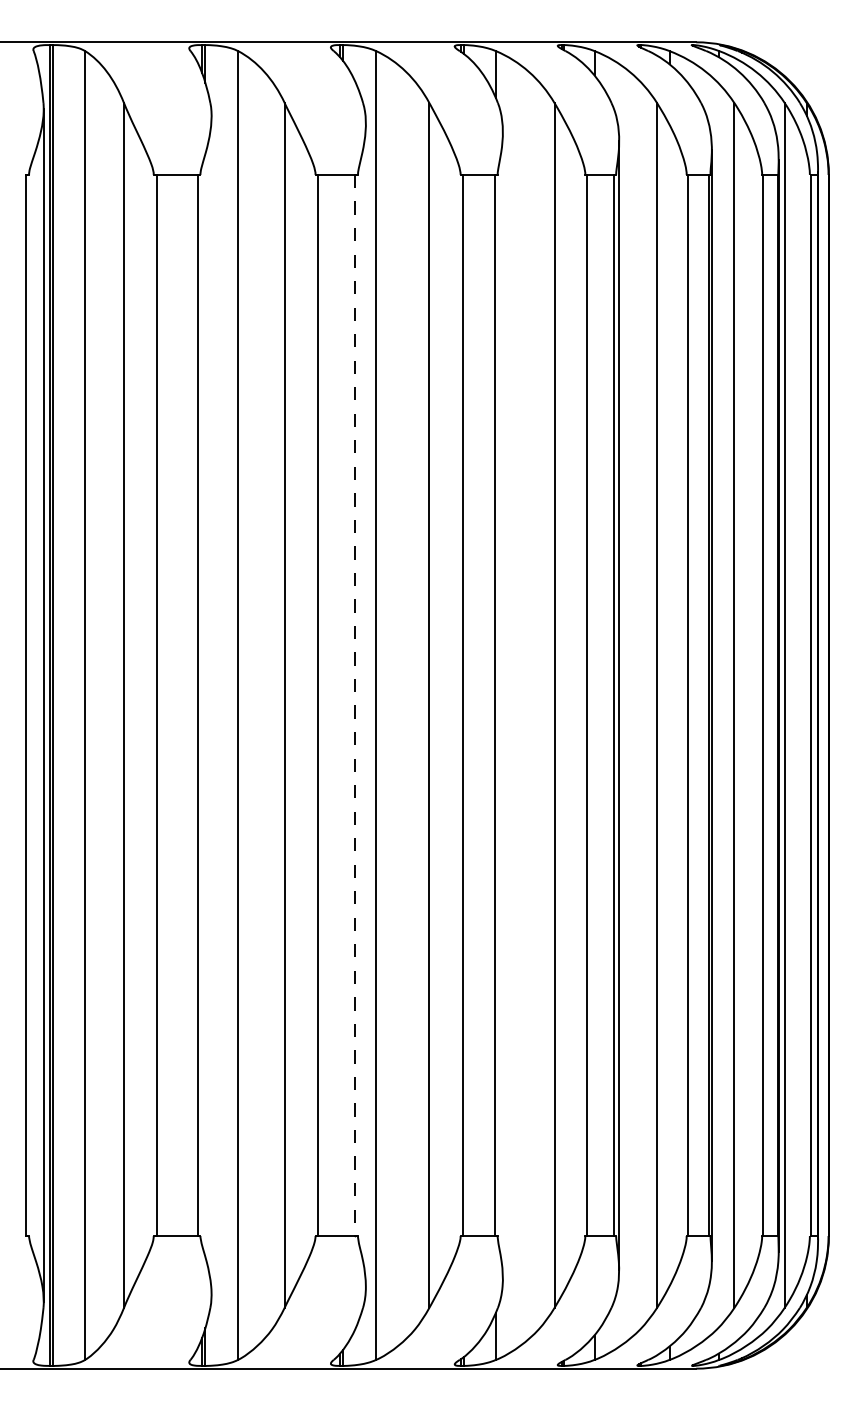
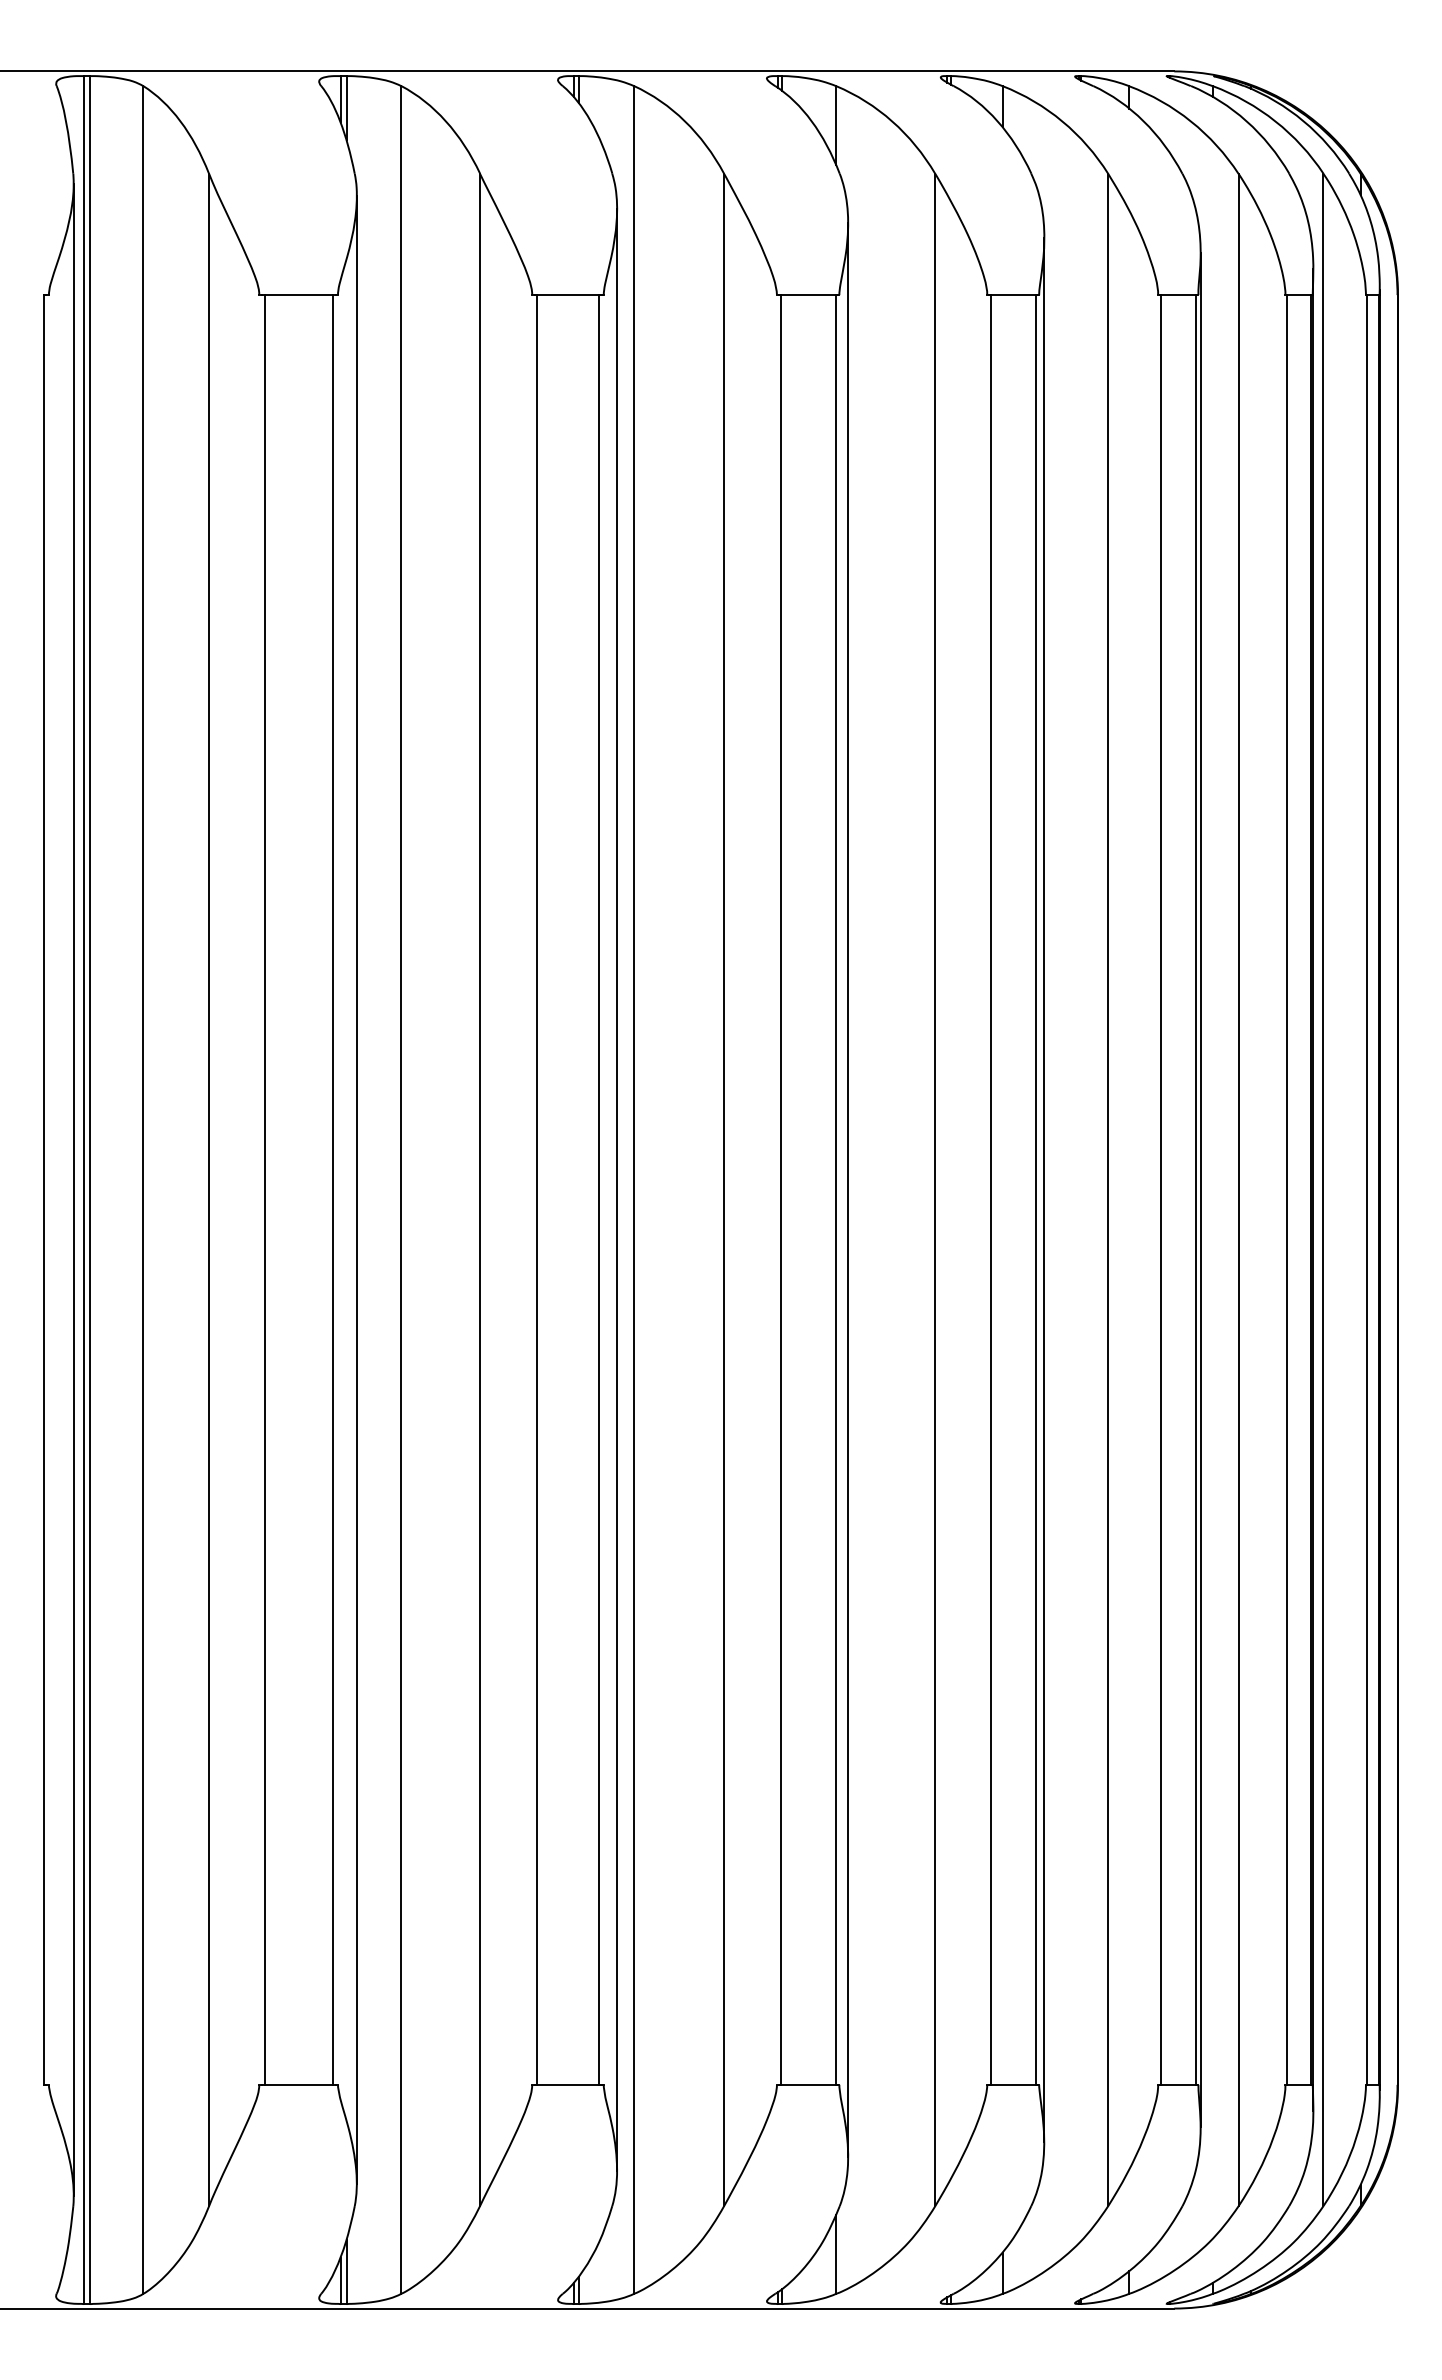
line: (211, 705) -> (356, 1190), added
line: (355, 705) -> (599, 1190), dashed -> solid
line: (365, 705) -> (616, 1190), added
line: (502, 705) -> (847, 1190), added

